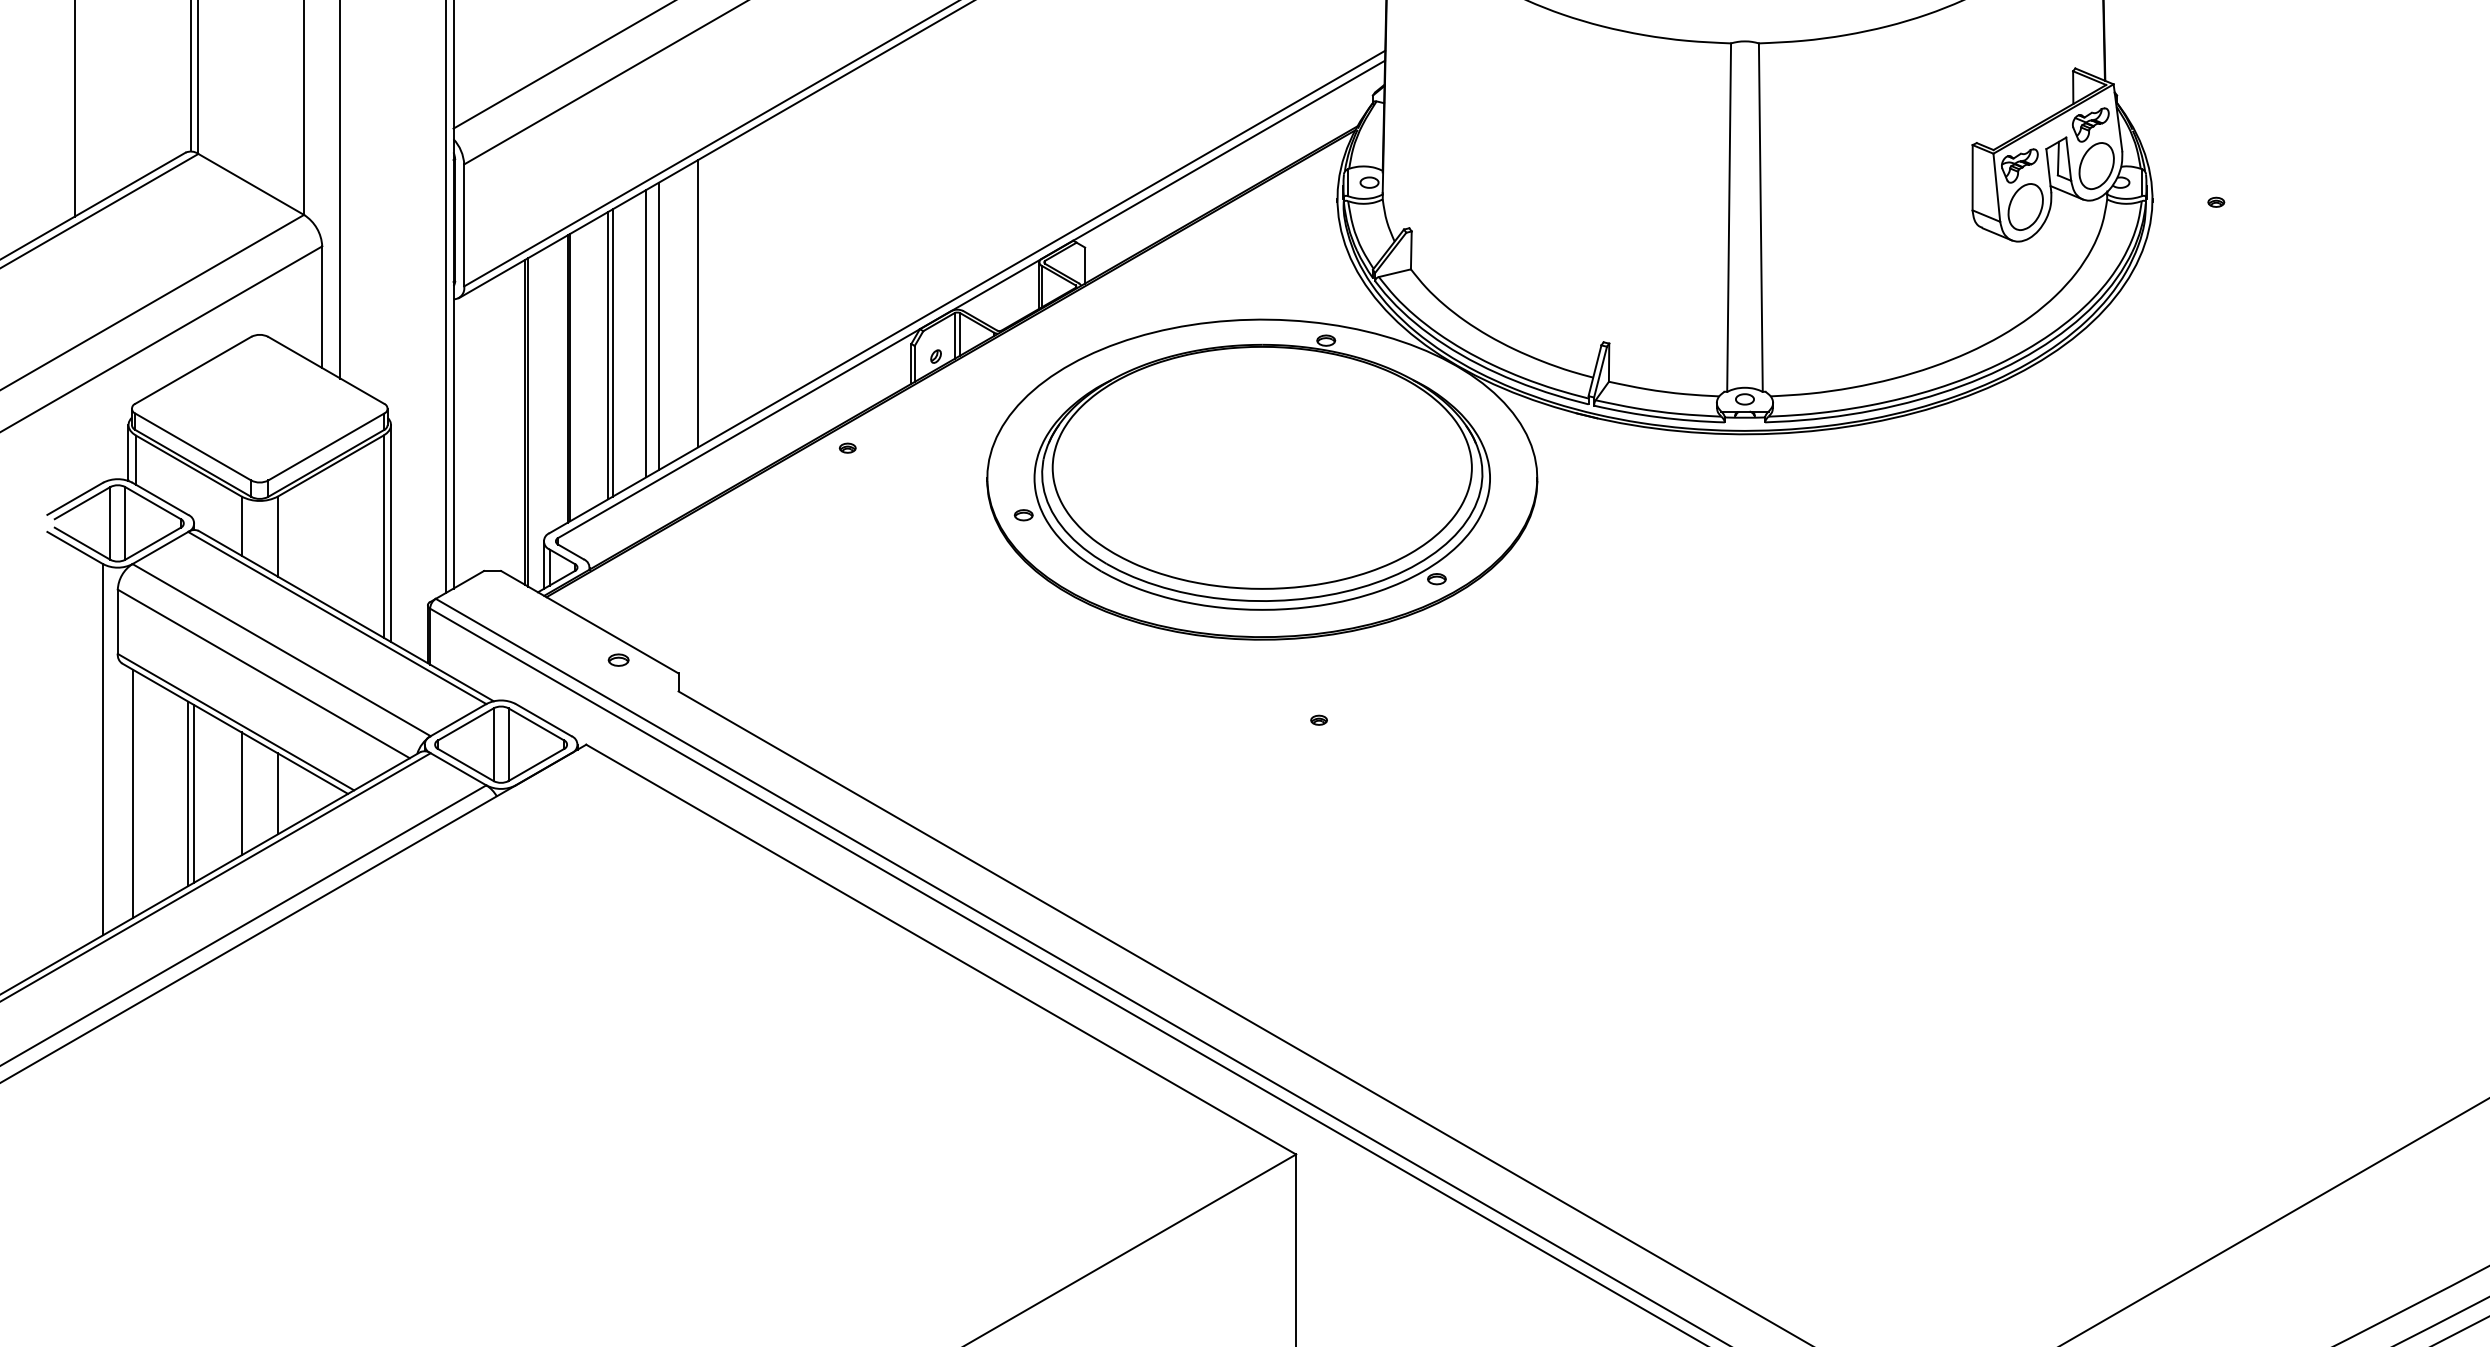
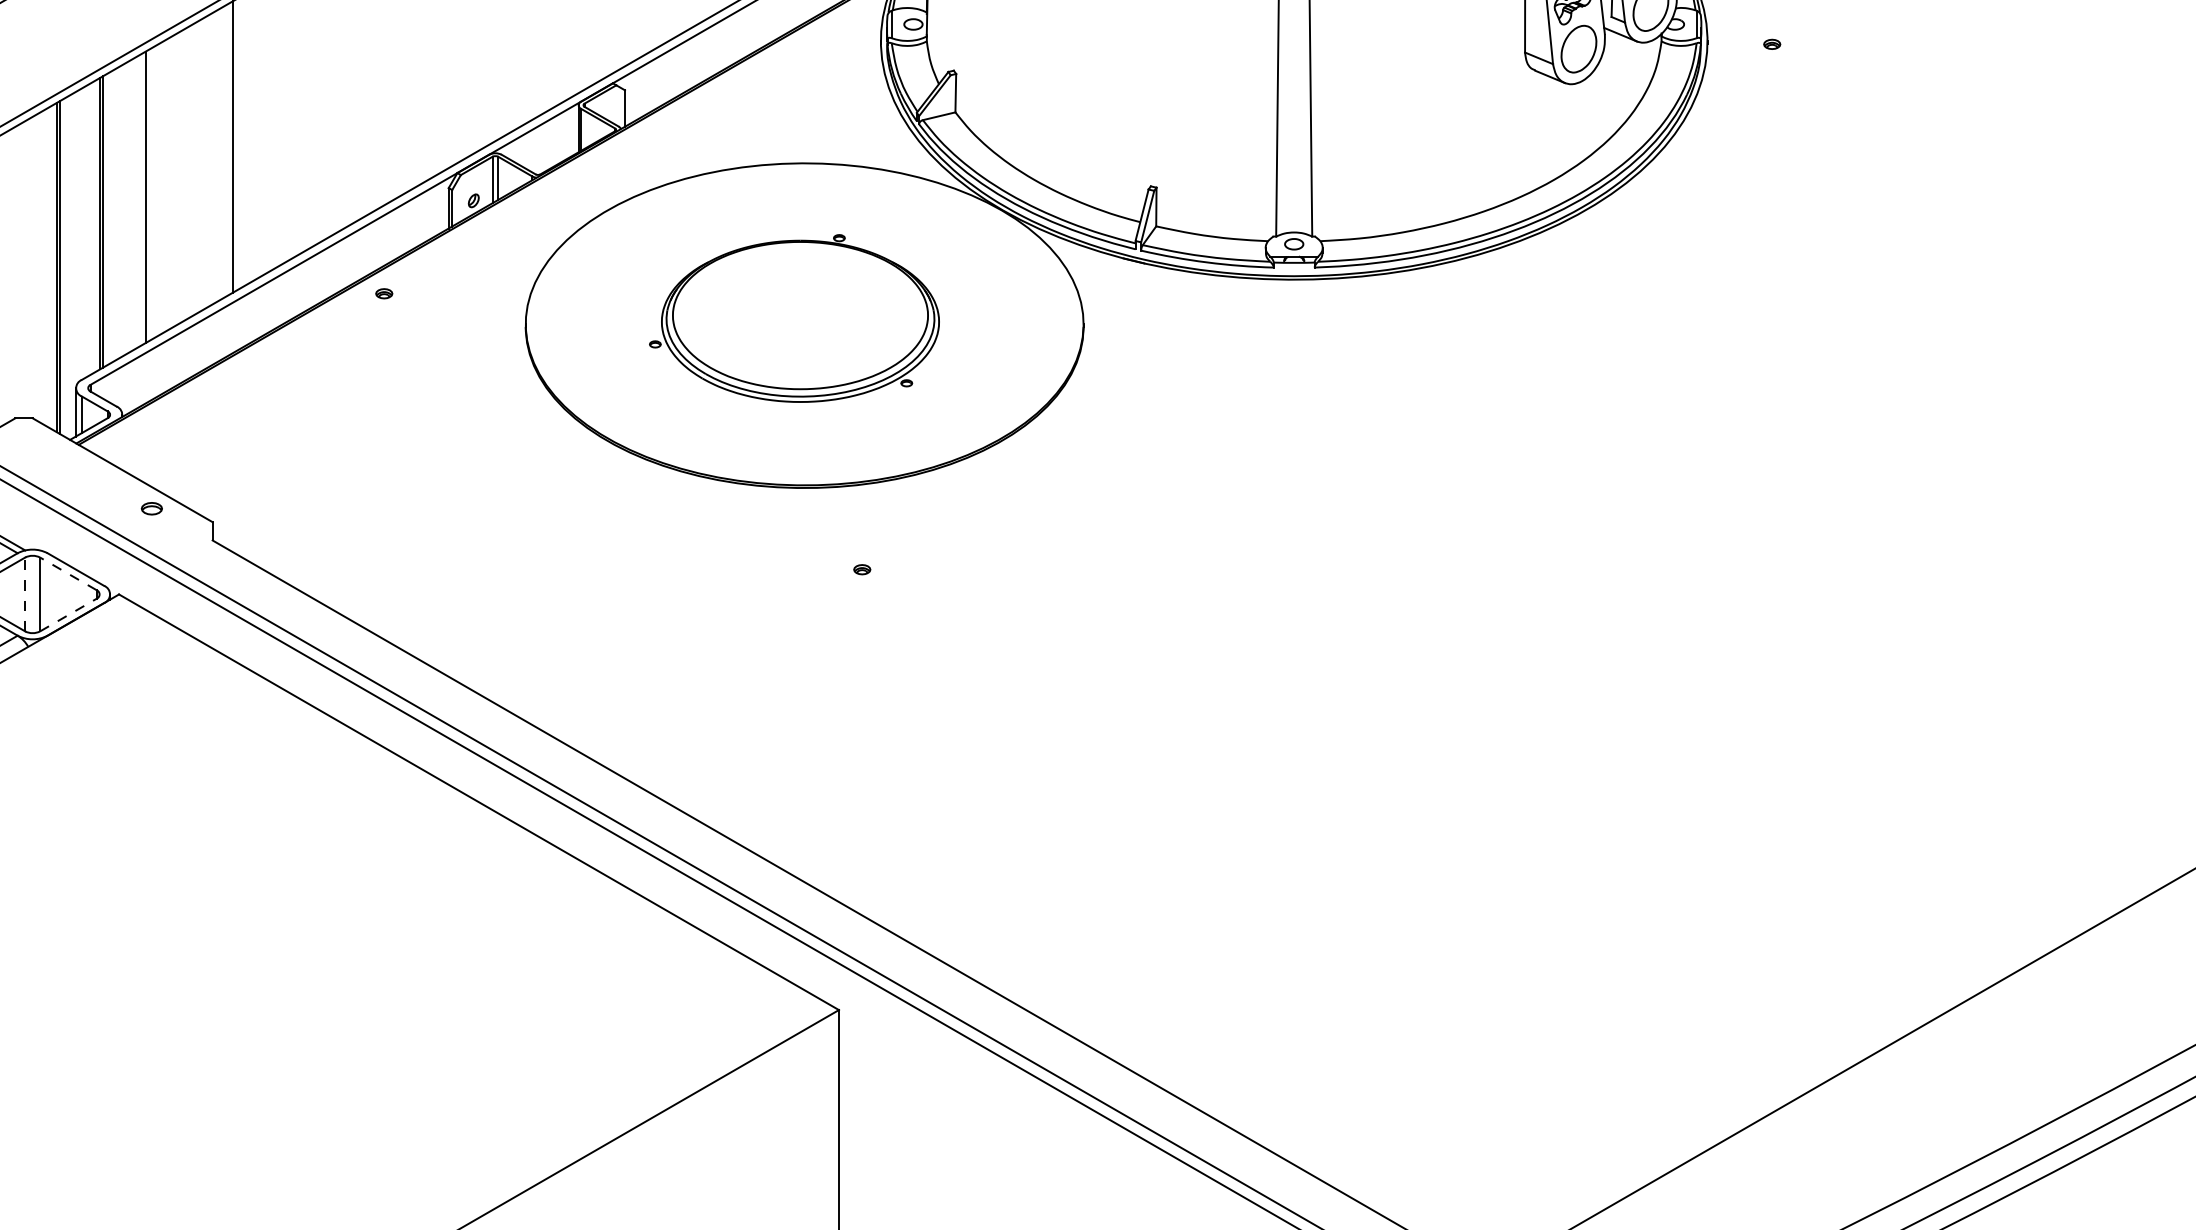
line: (658, 326) -> (192, 170), removed
line: (646, 333) -> (180, 177), removed
line: (608, 355) -> (141, 199), removed
part: (1251, 472) -> (793, 318), size x0.6
line: (535, 724) -> (67, 573), solid -> dashed
line: (493, 744) -> (24, 594), solid -> dashed
line: (536, 764) -> (68, 614), solid -> dashed

